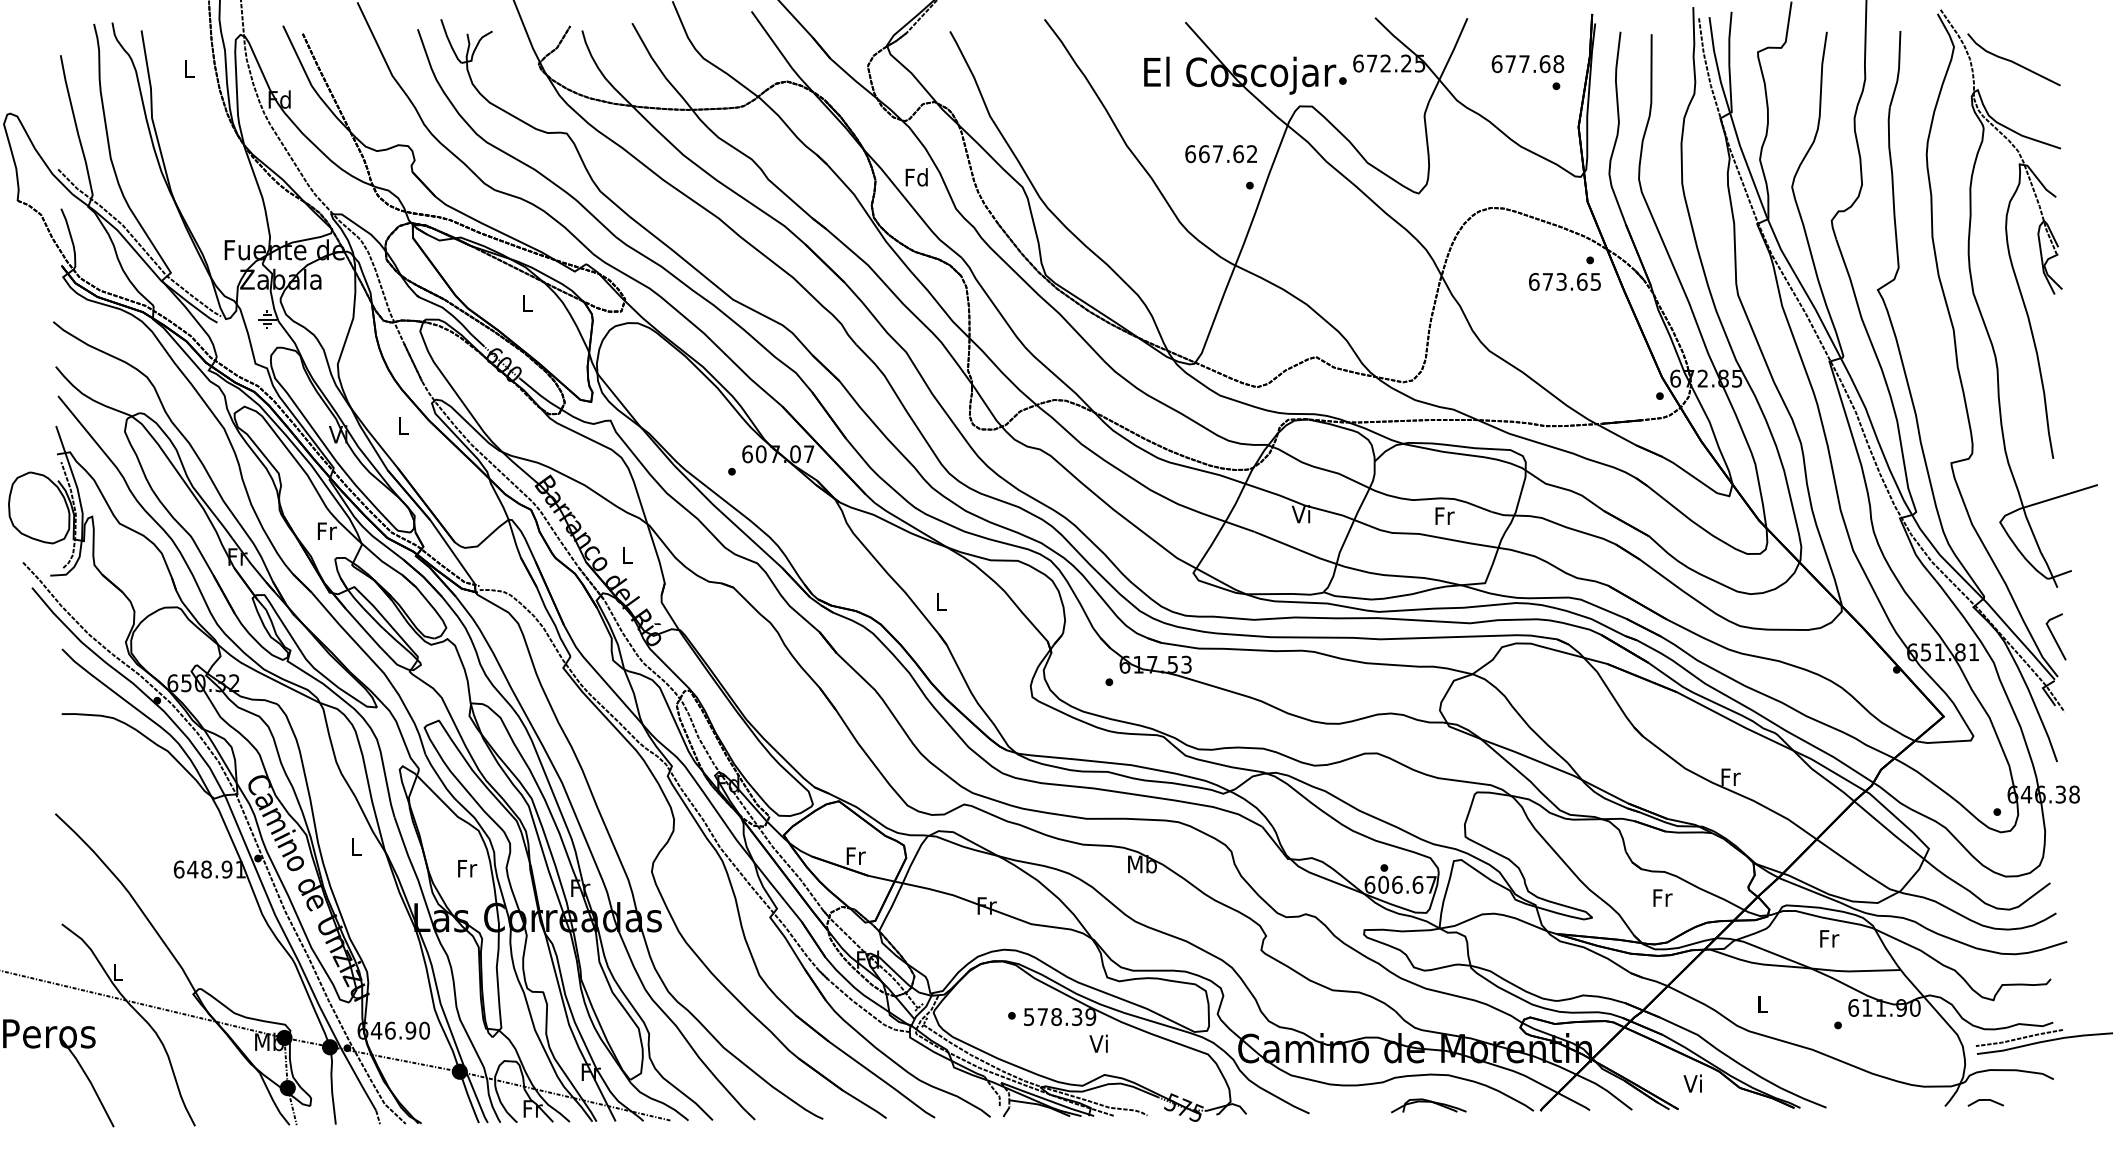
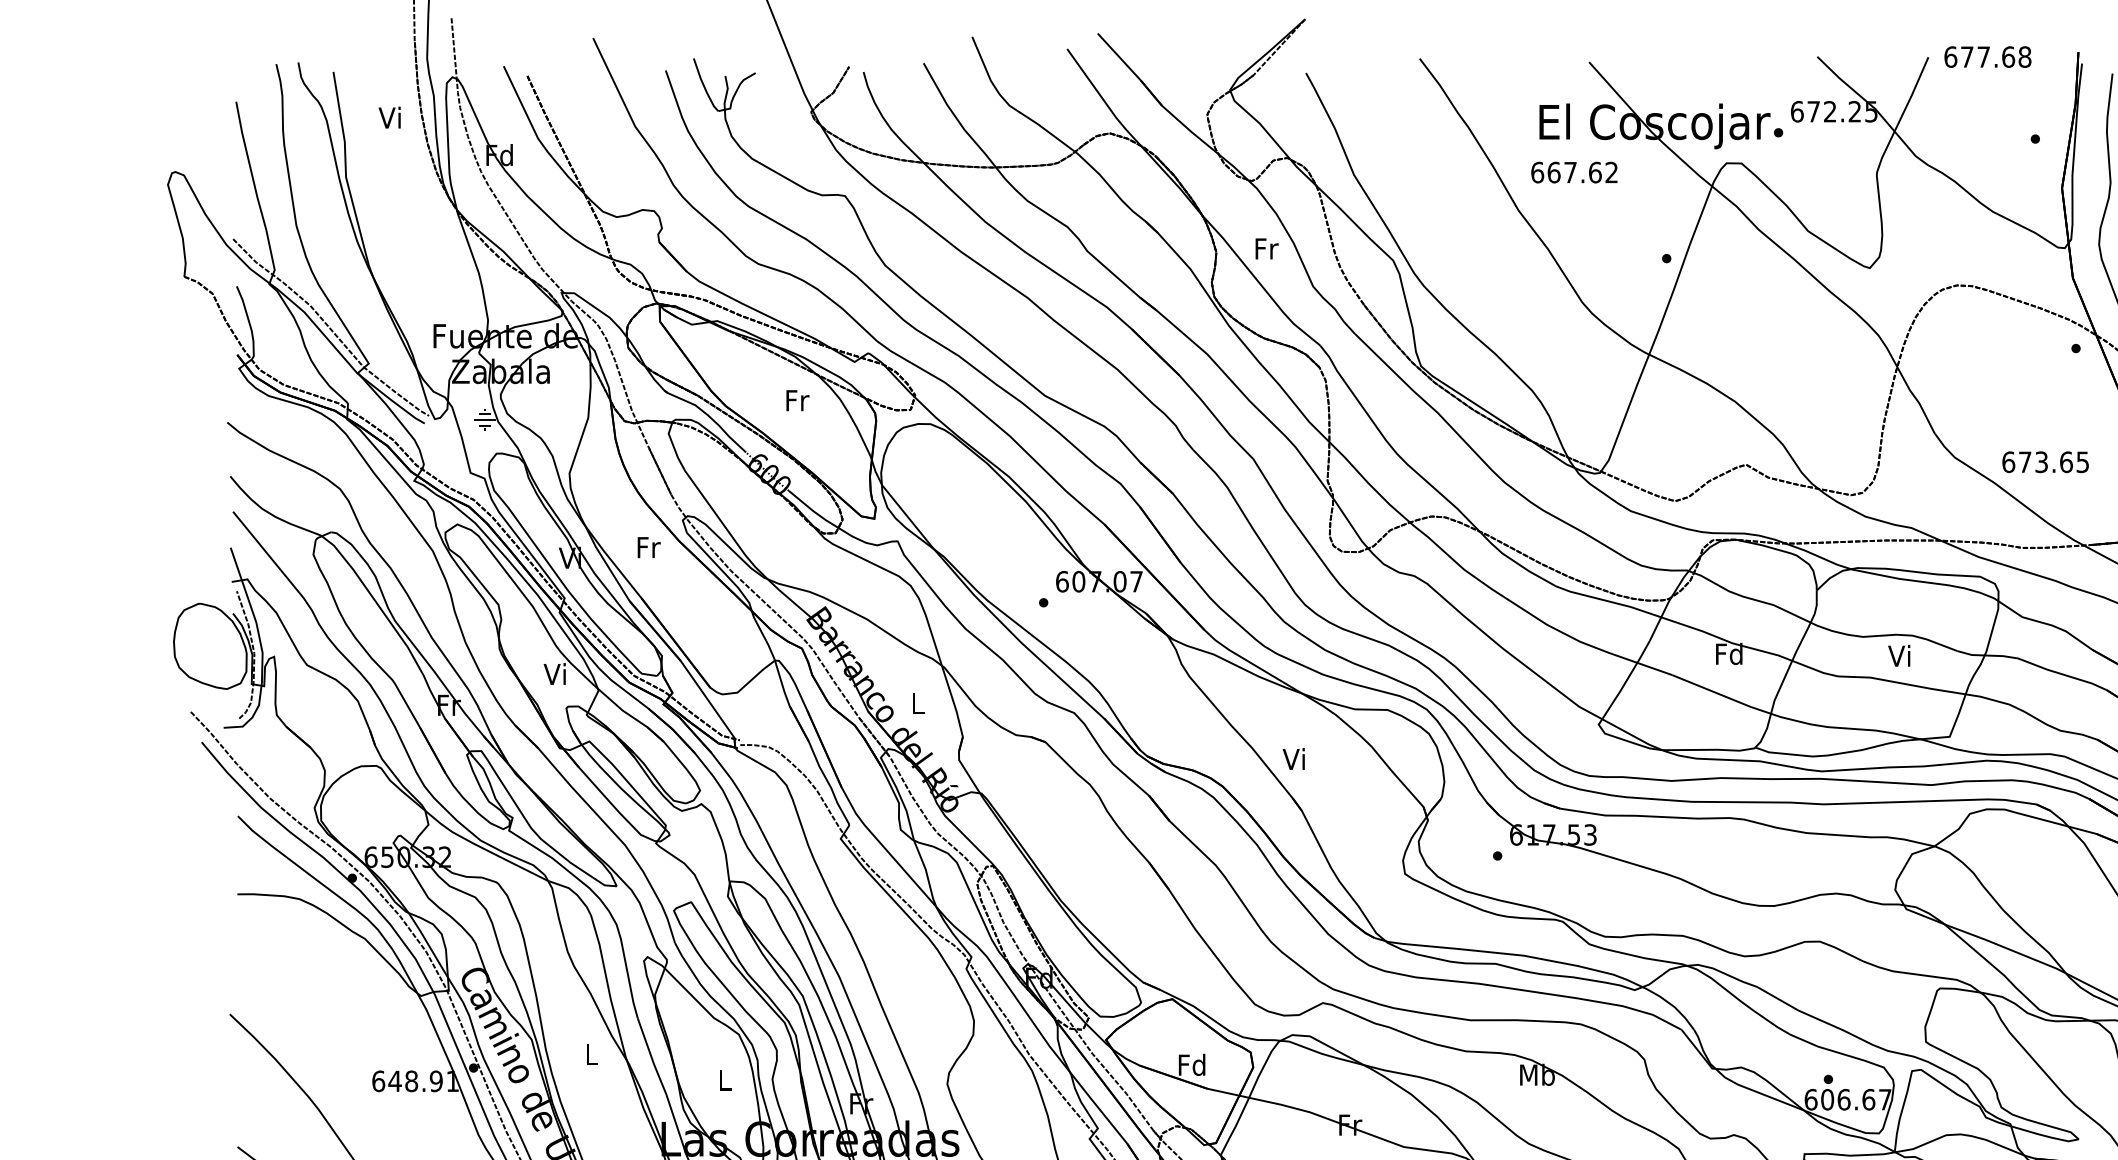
text: (1527, 64) -> (1987, 57), moved
text: (188, 68) -> (389, 117), L -> Vi
text: (1220, 154) -> (1573, 173), moved
text: (916, 177) -> (1265, 248), Fd -> Fr
text: (1564, 281) -> (2045, 461), moved
text: (527, 303) -> (797, 400), L -> Fr
text: (403, 425) -> (648, 547), L -> Fr
text: (1301, 514) -> (1728, 654), Vi -> Fd
text: (1444, 515) -> (1900, 655), Fr -> Vi
text: (326, 530) -> (555, 673), Fr -> Vi
text: (939, 601) -> (1293, 758), L -> Vi
text: (855, 855) -> (1192, 1064), Fr -> Fd
text: (467, 868) -> (725, 1080), Fr -> L

